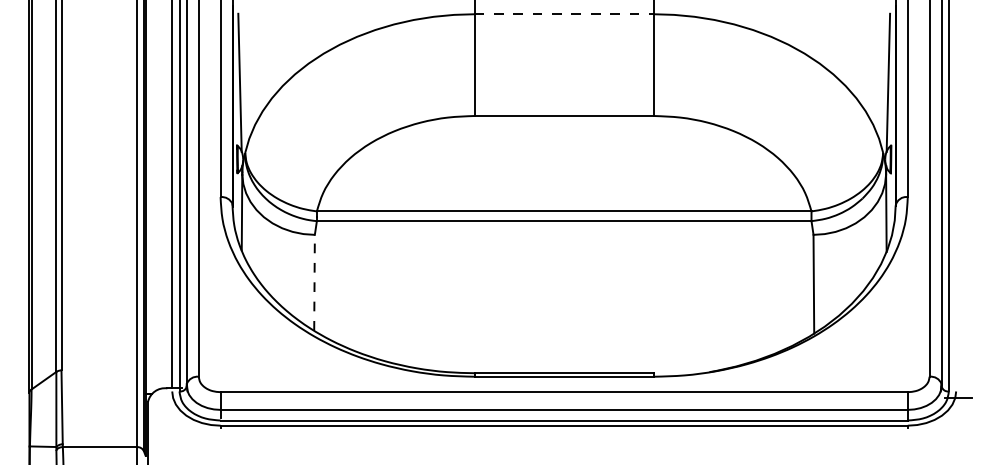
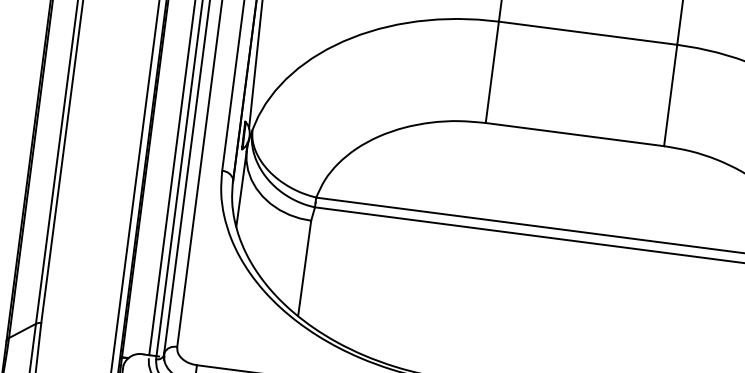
line: (564, 14) -> (588, 33), dashed -> solid
line: (314, 282) -> (304, 268), dashed -> solid

